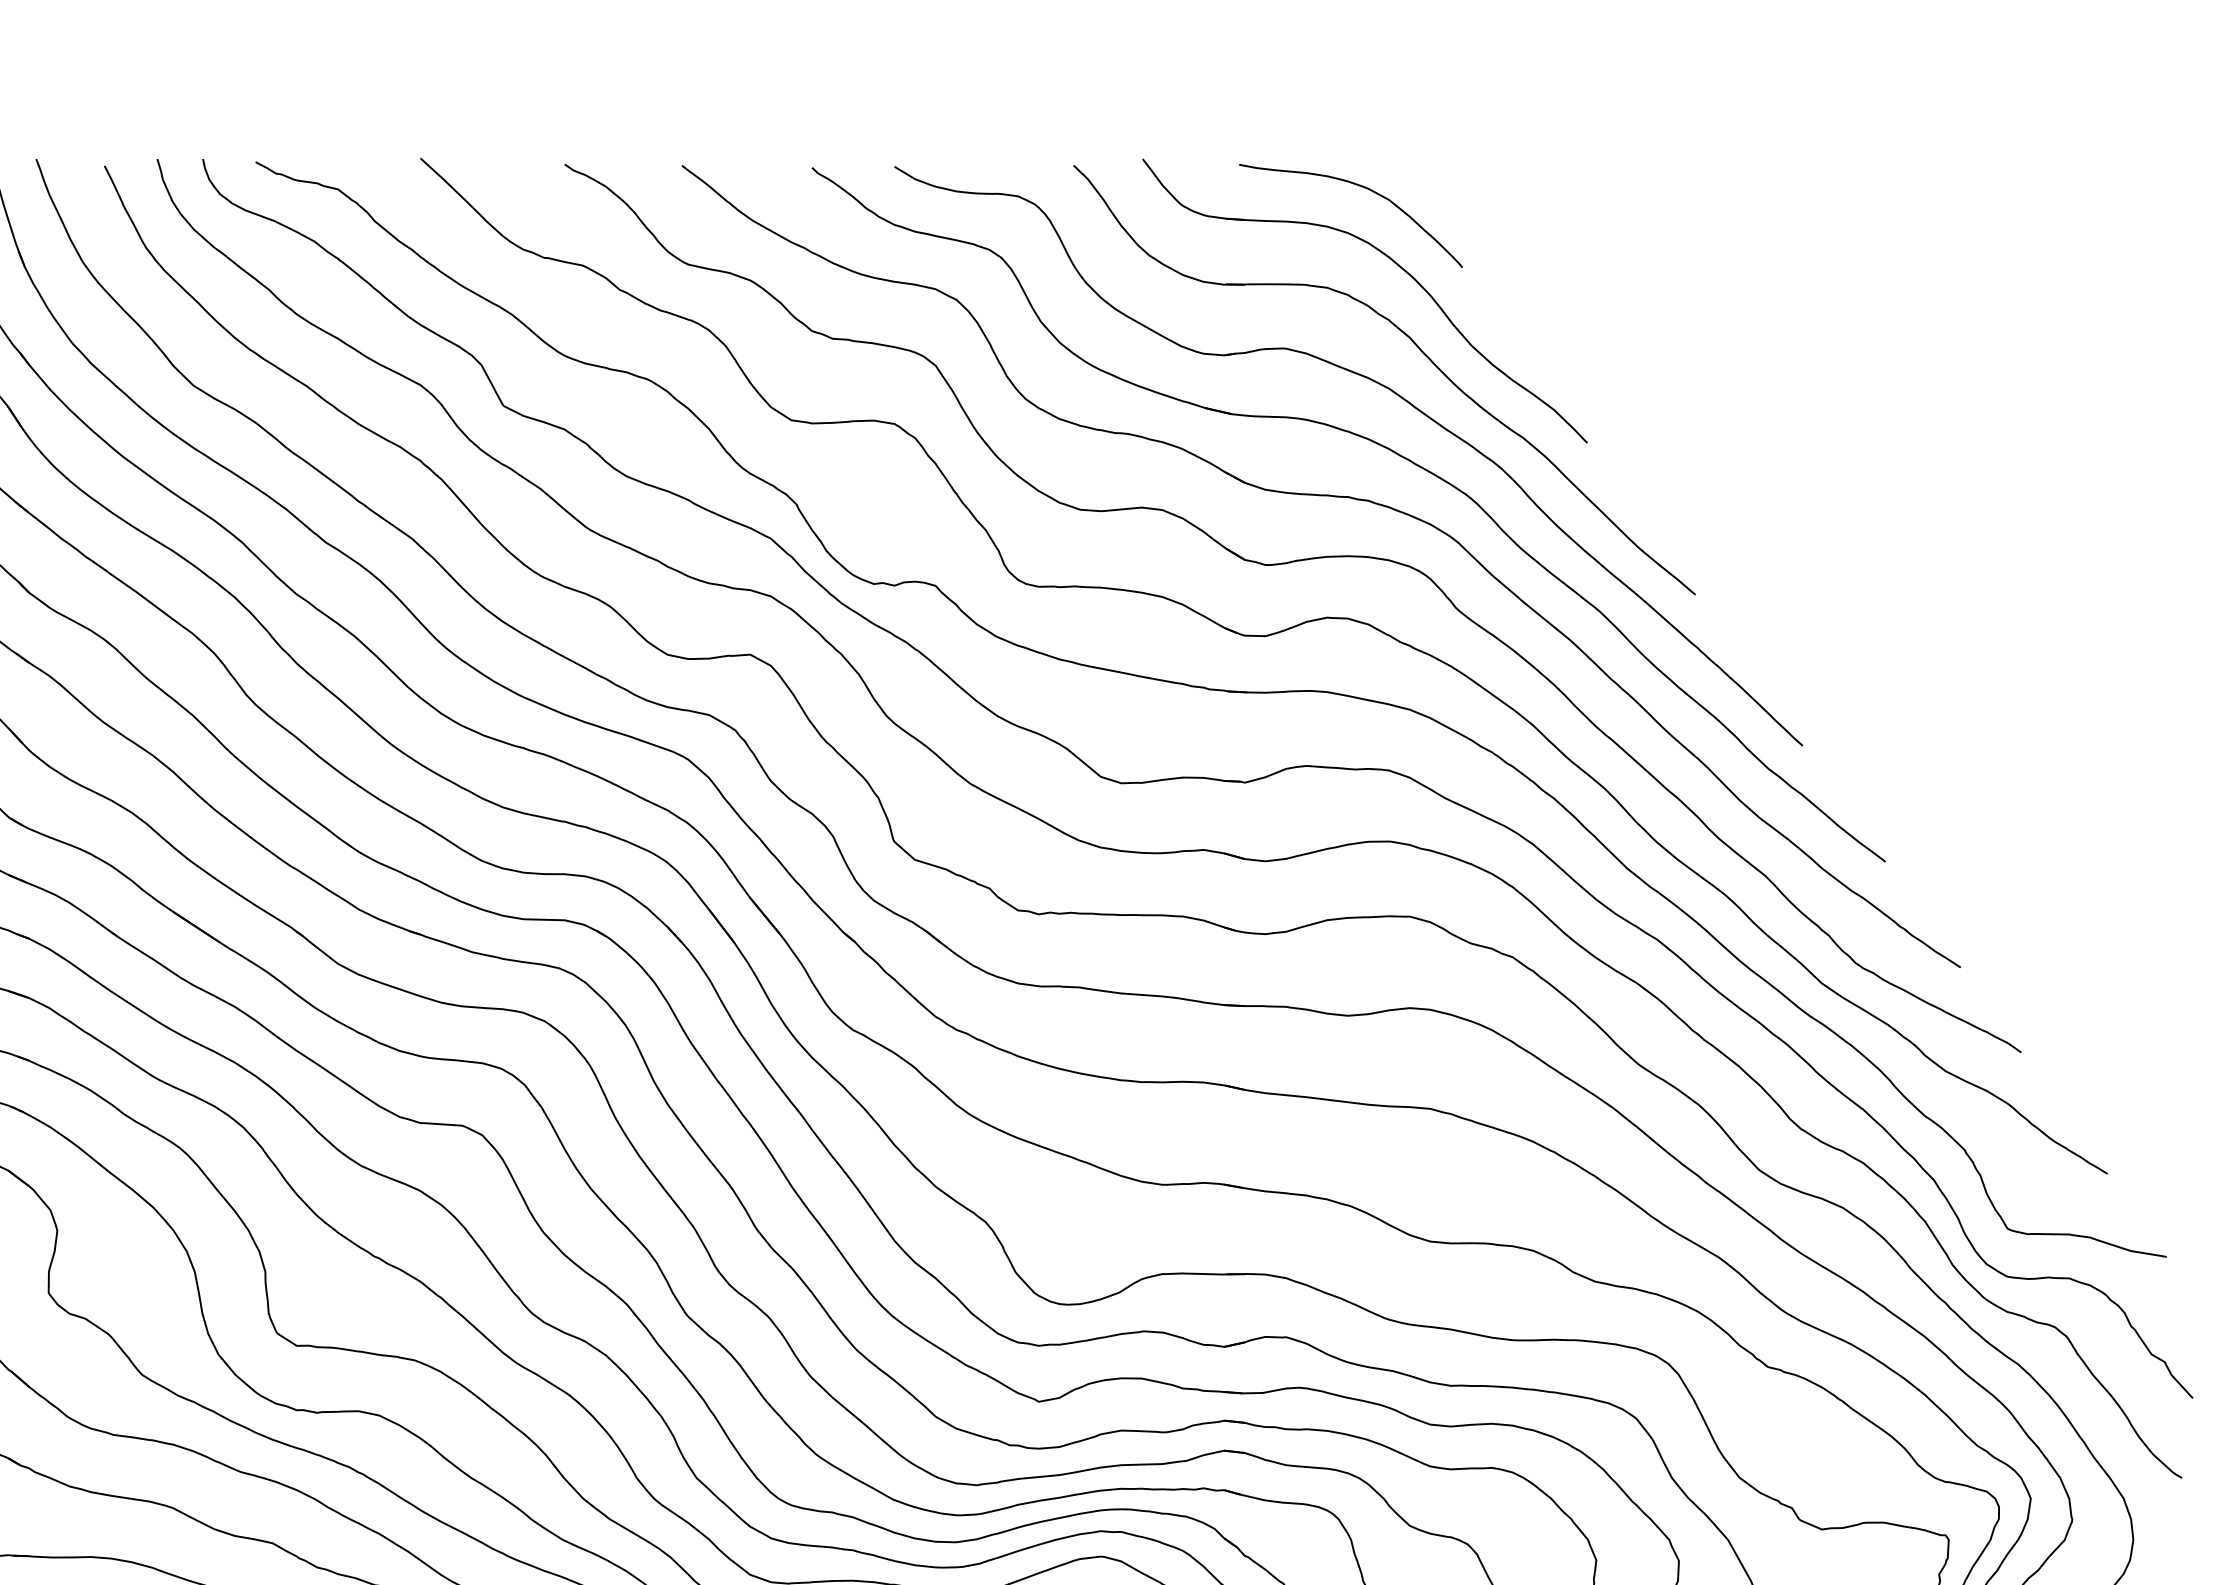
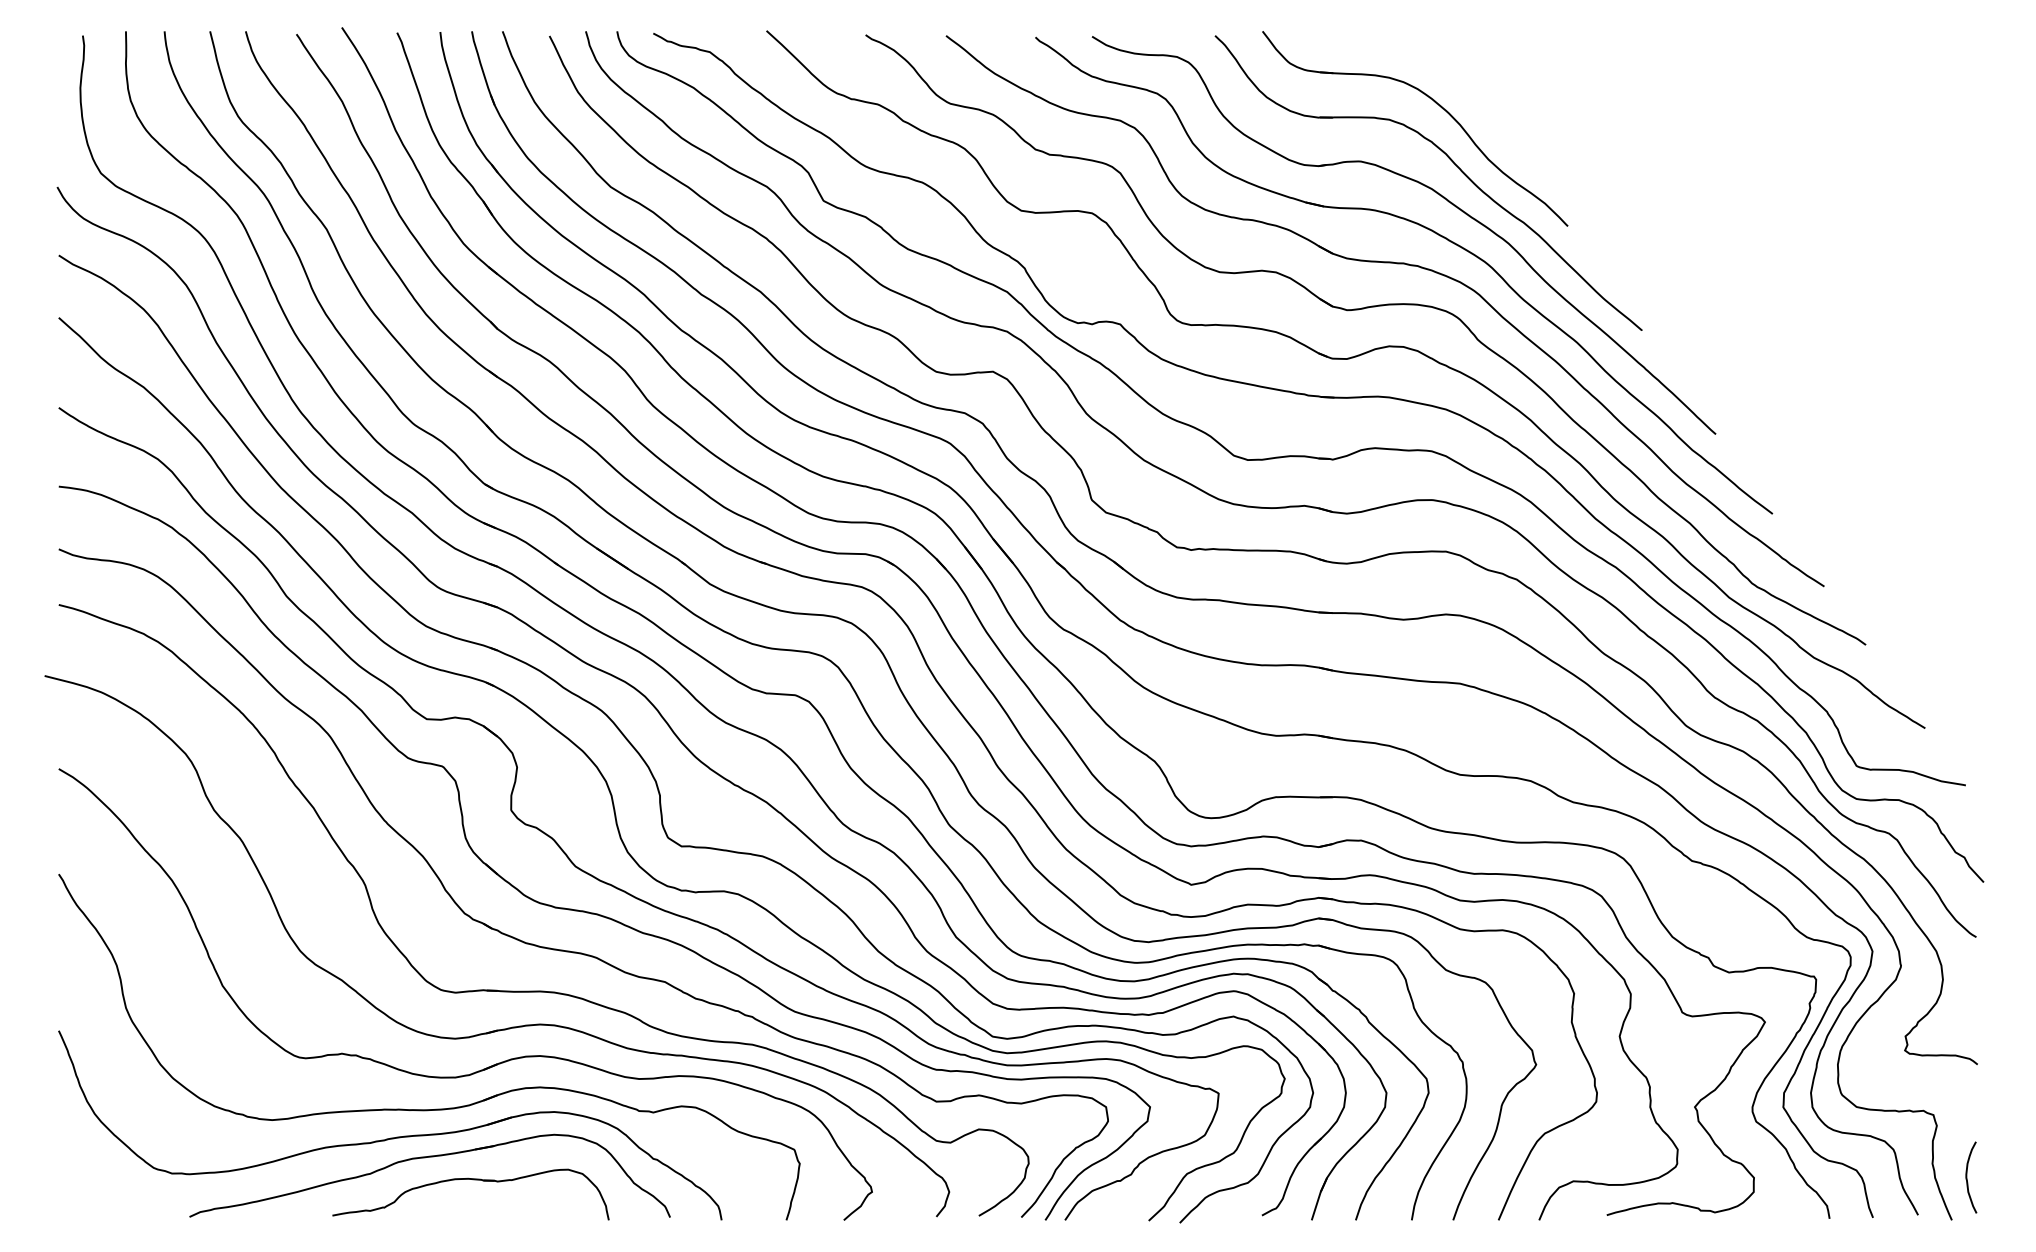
curve: (1358, 186) -> (1410, 50), removed

